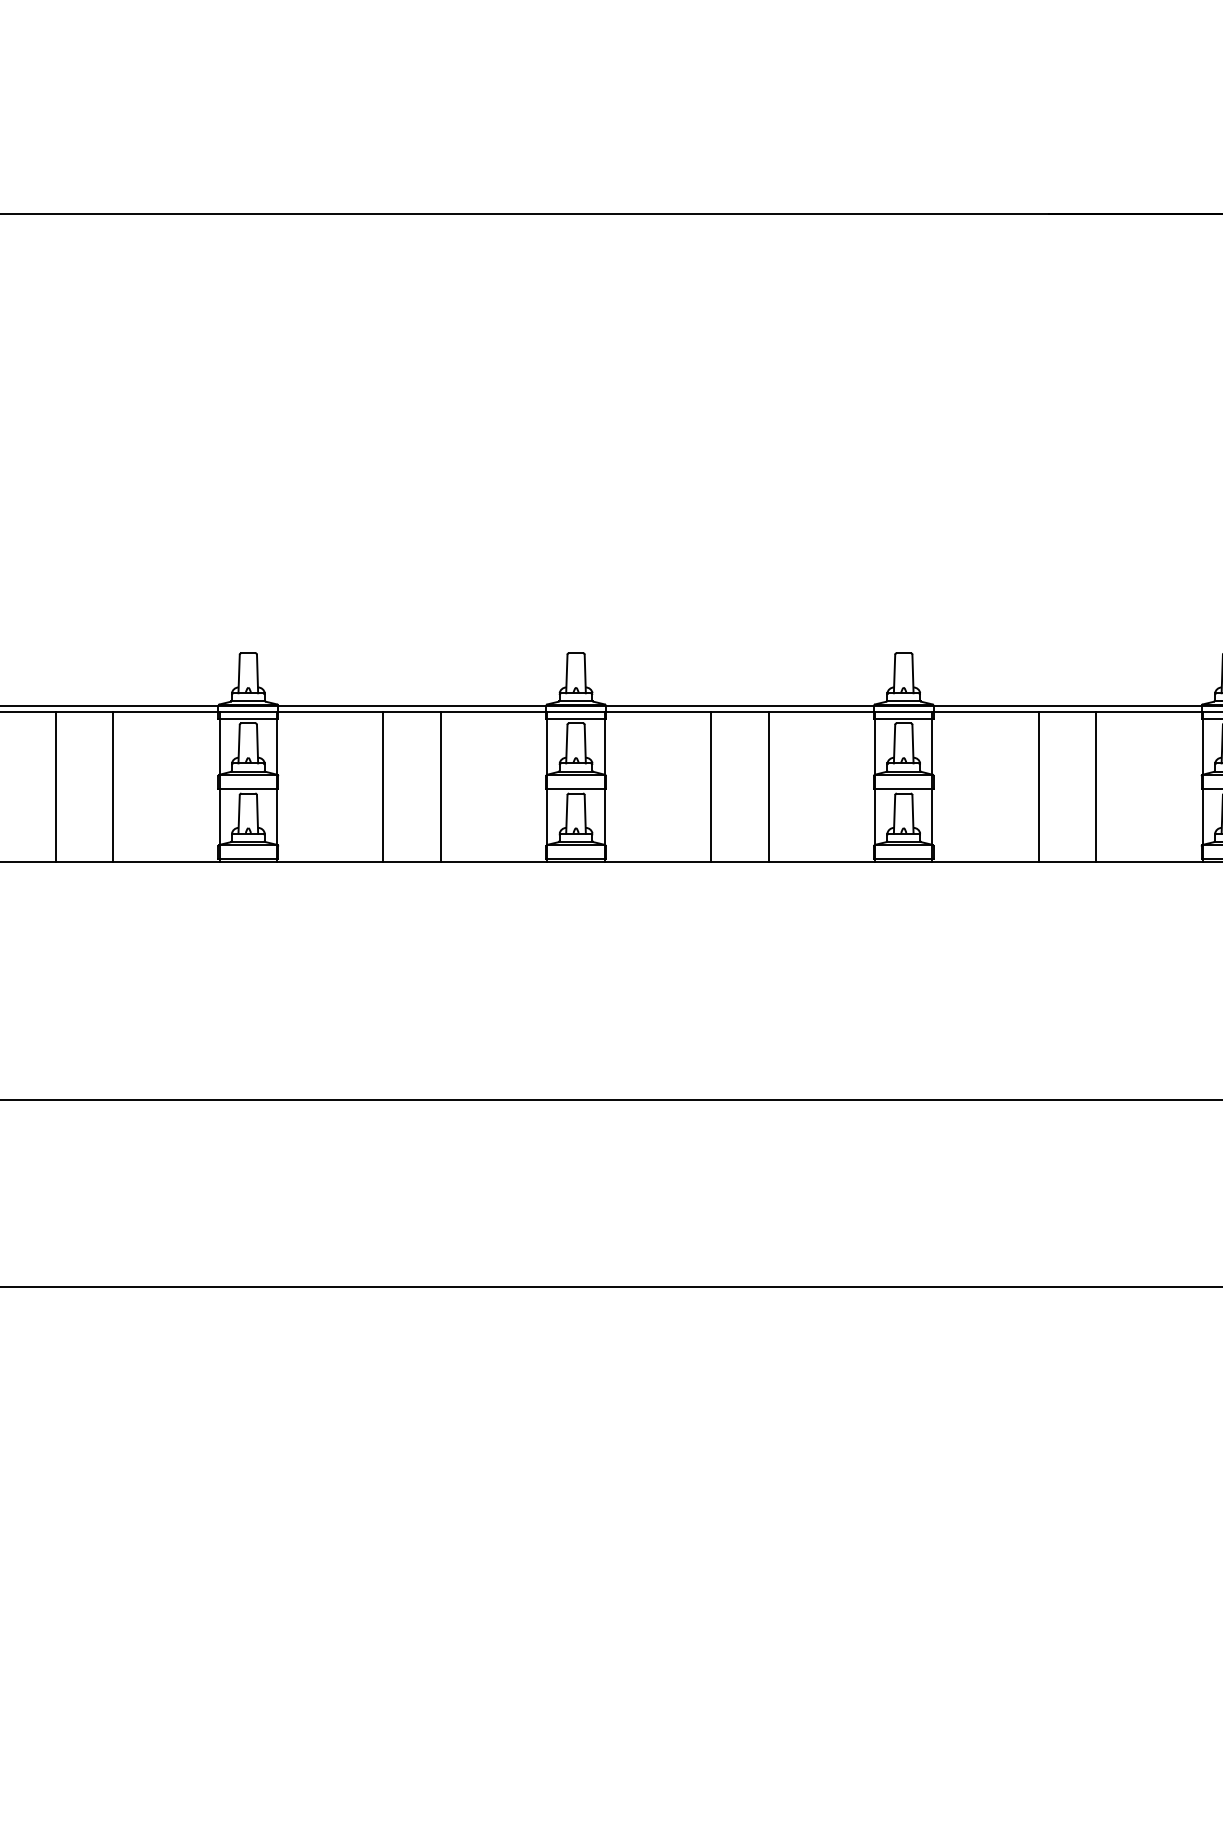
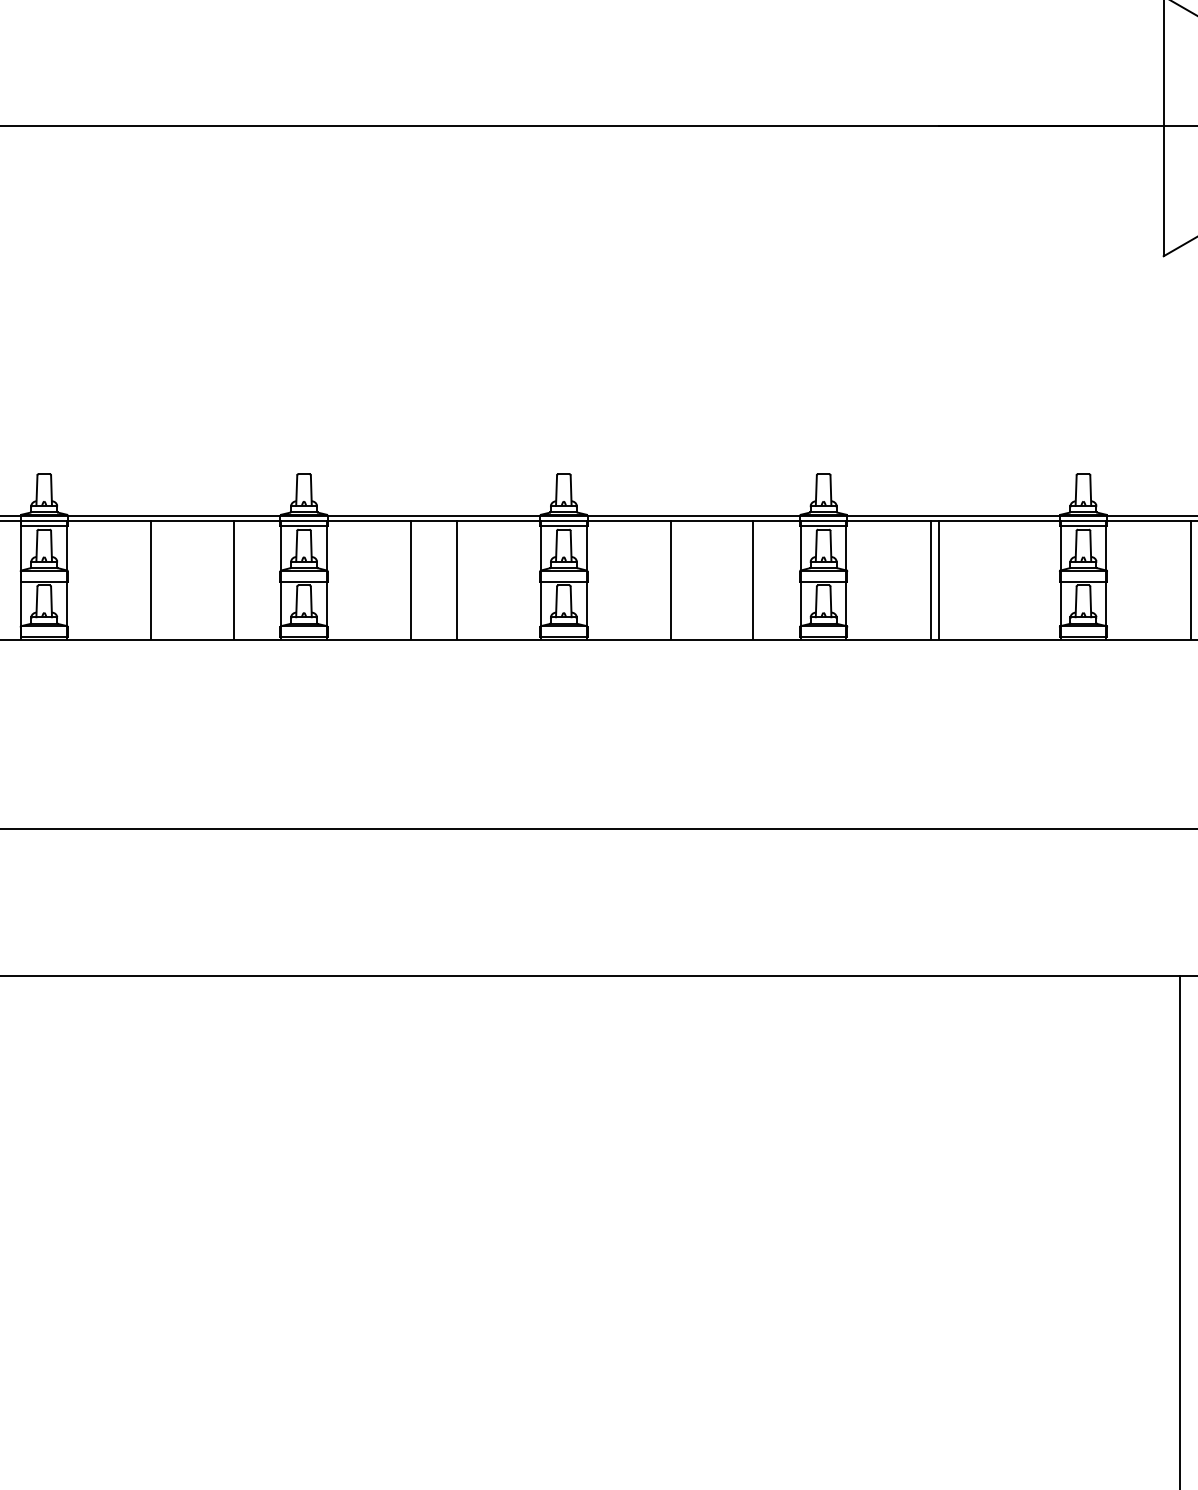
line: (112, 786) -> (233, 579), moved
line: (768, 786) -> (753, 579), moved
line: (1096, 786) -> (939, 579), moved

